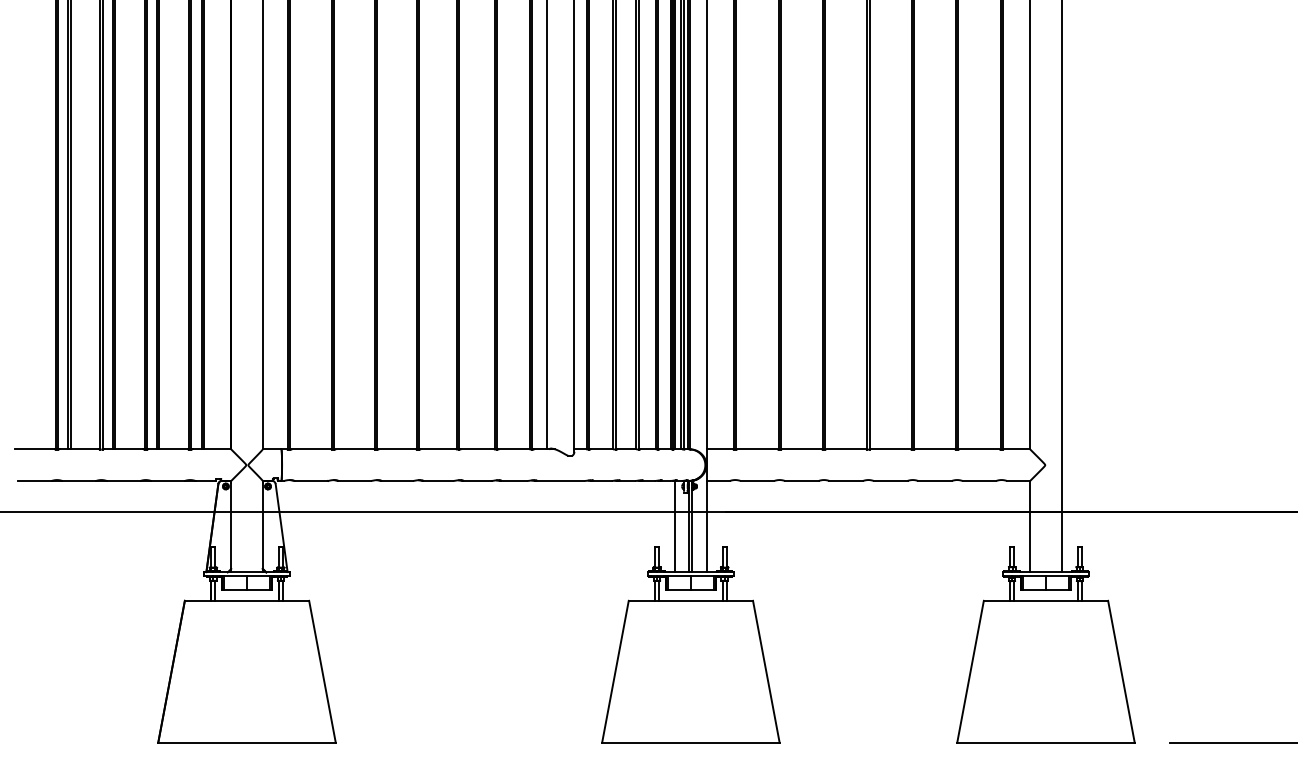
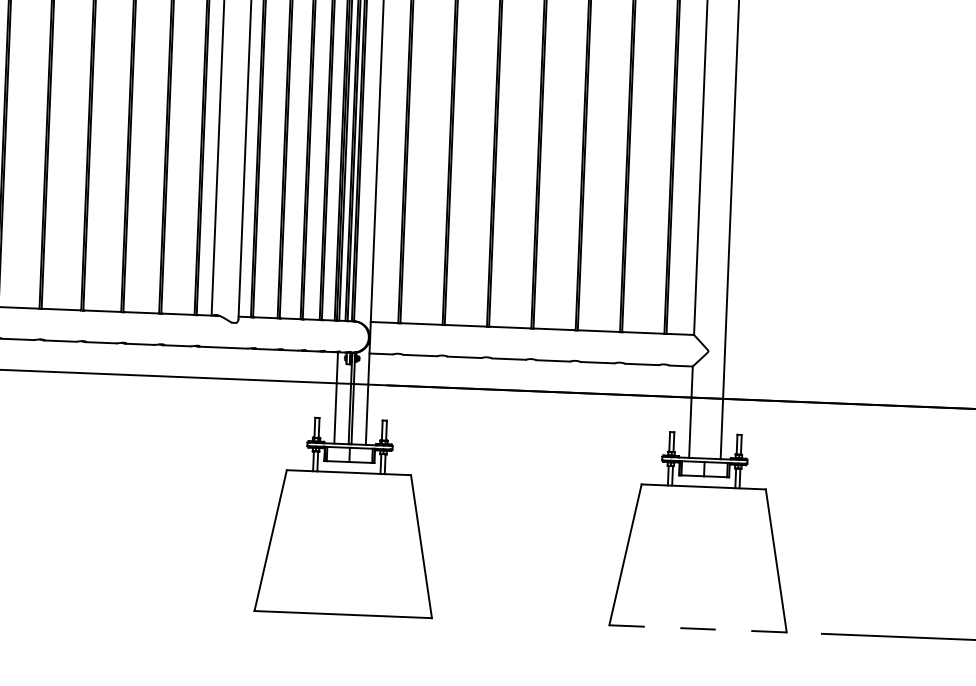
line: (1045, 742) -> (697, 628), solid -> dashed

